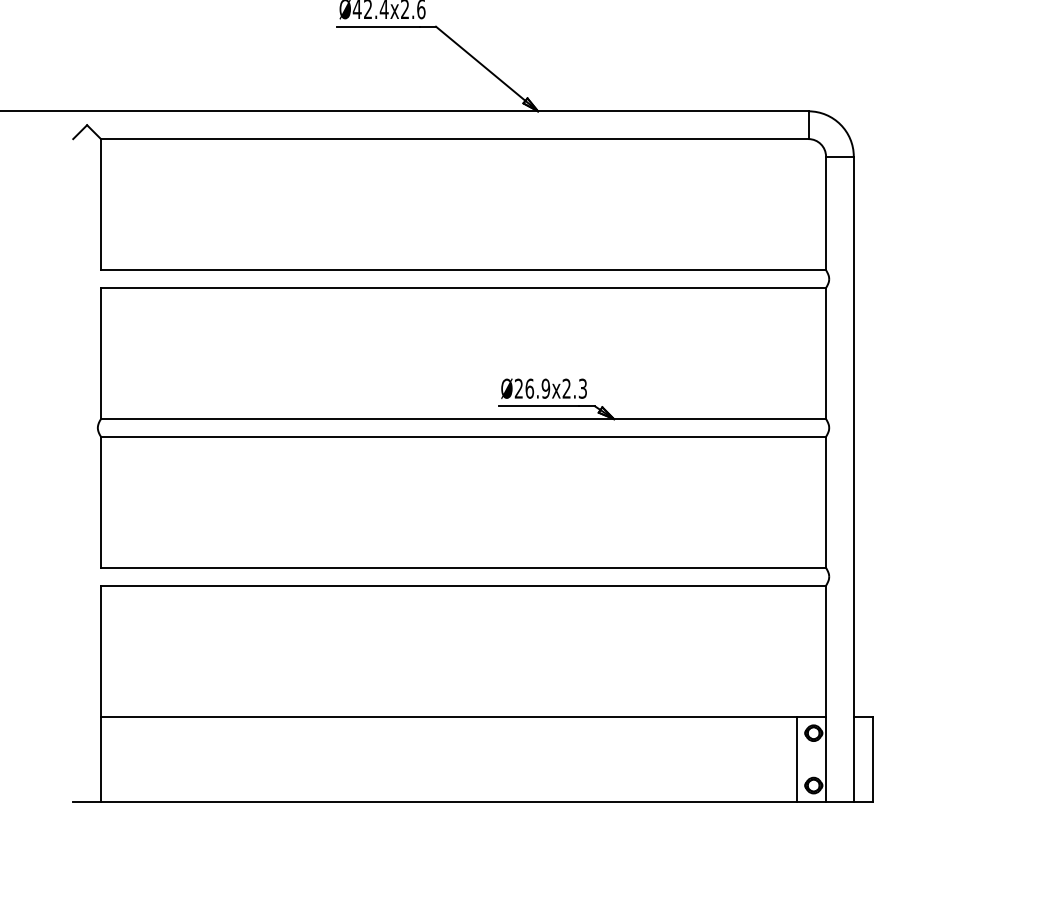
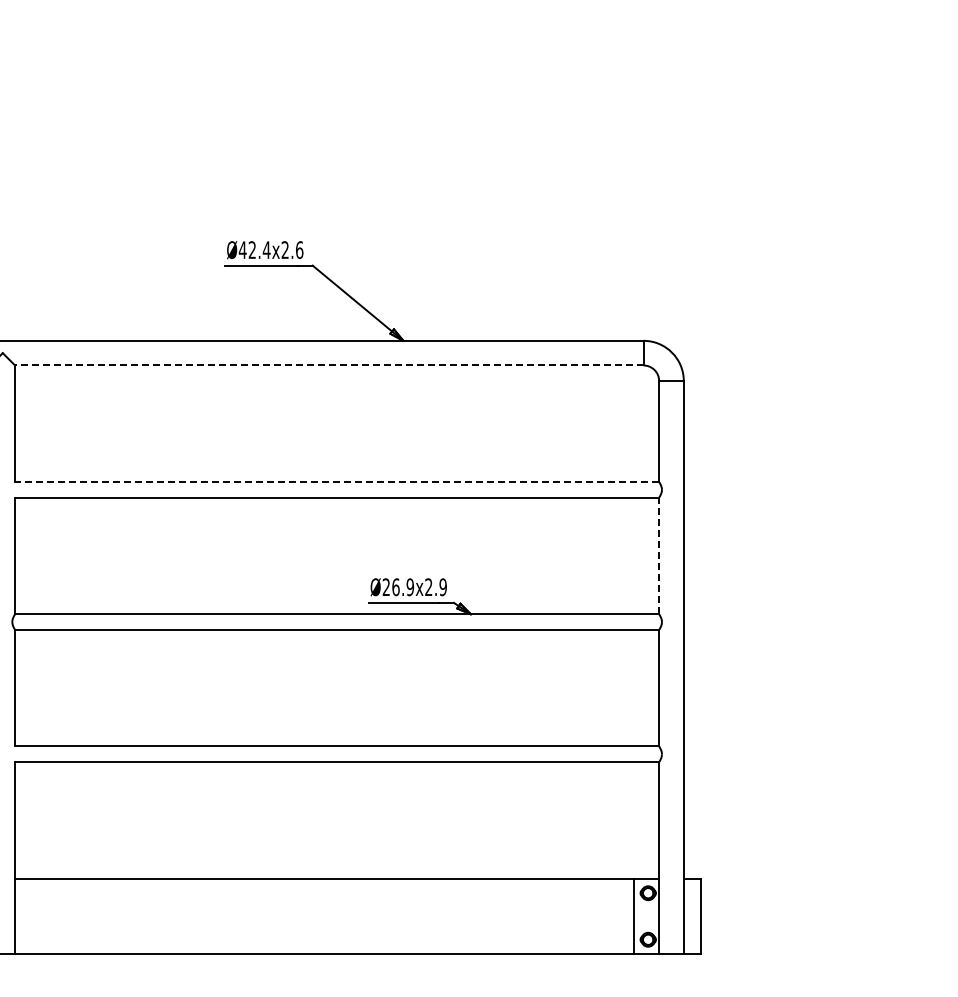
line: (453, 139) -> (328, 365), solid -> dashed
line: (462, 270) -> (336, 482), solid -> dashed
line: (826, 352) -> (659, 555), solid -> dashed
text: (582, 387) -> (442, 586), Ø26.9x2.3 -> Ø26.9x2.9

